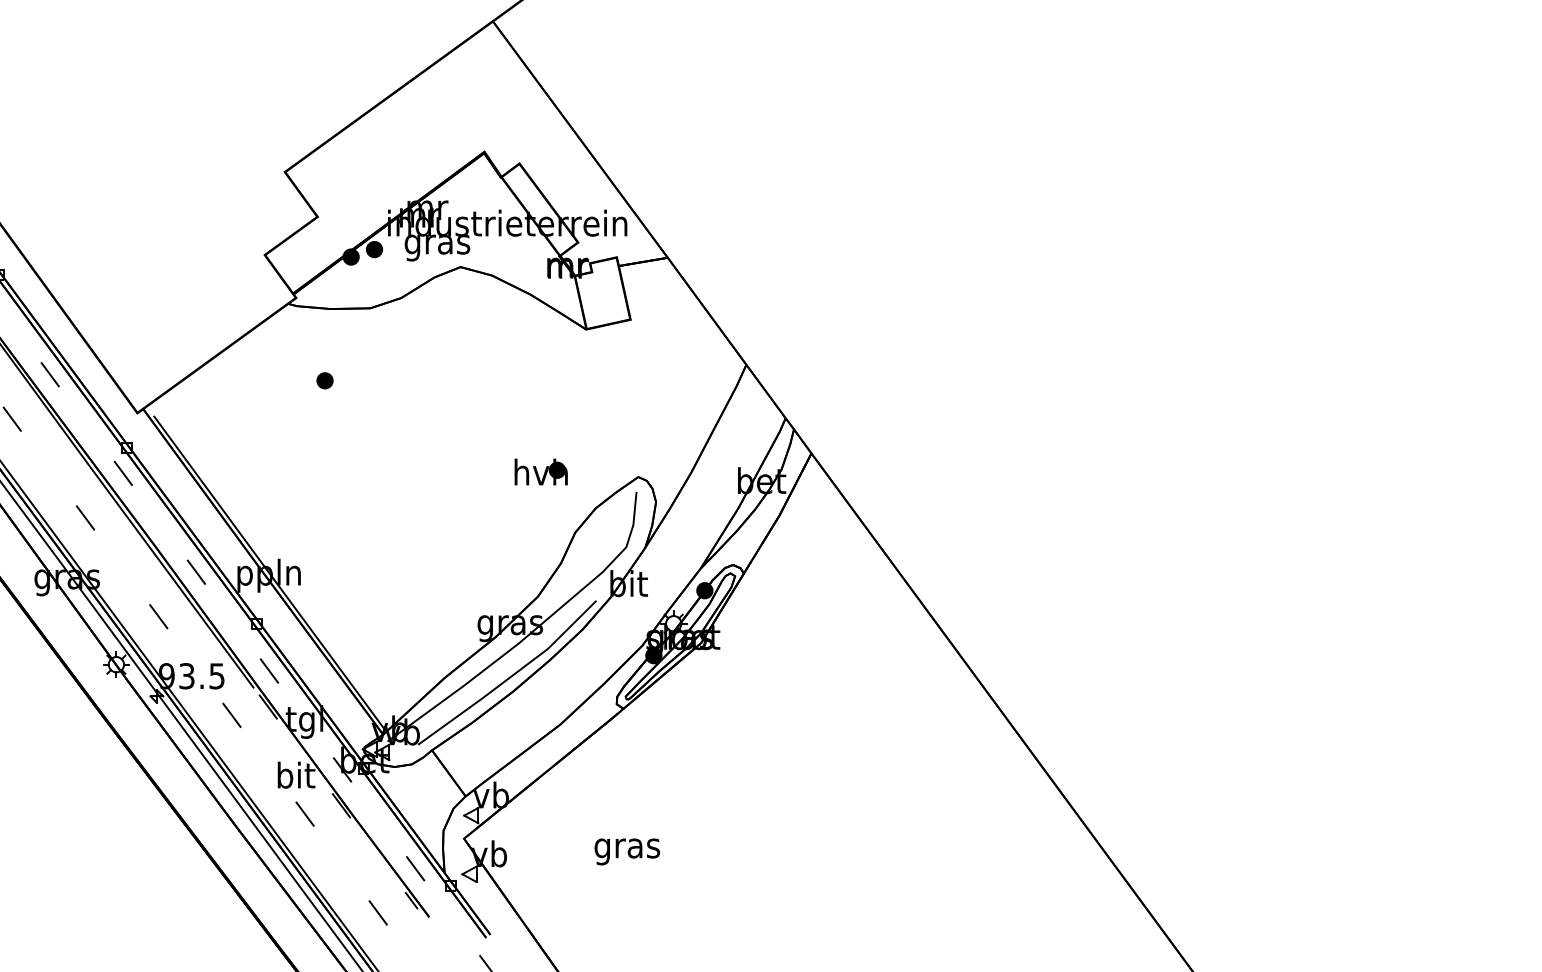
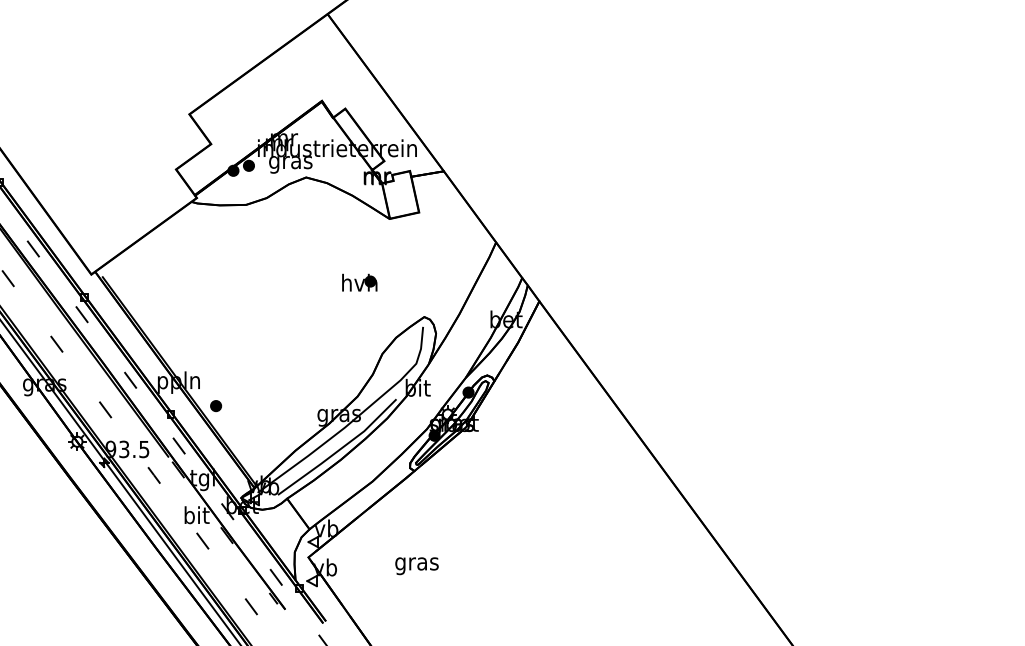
part: (325, 381) -> (216, 406), moved
part: (540, 471) -> (359, 282), moved

